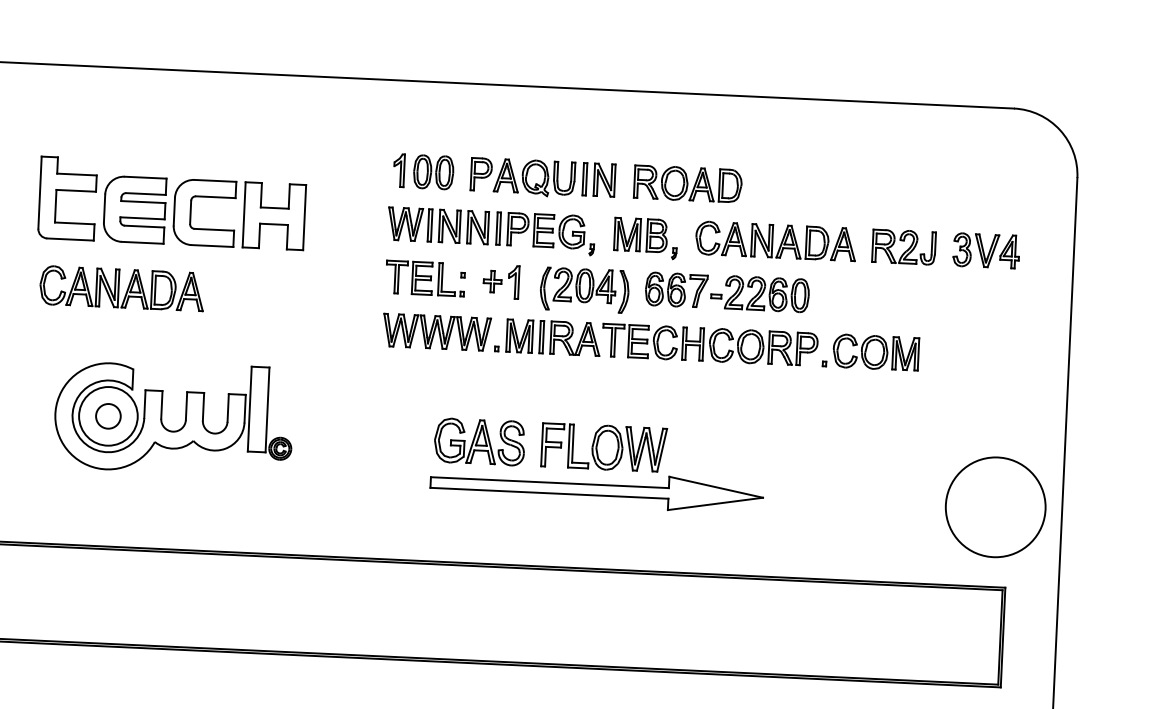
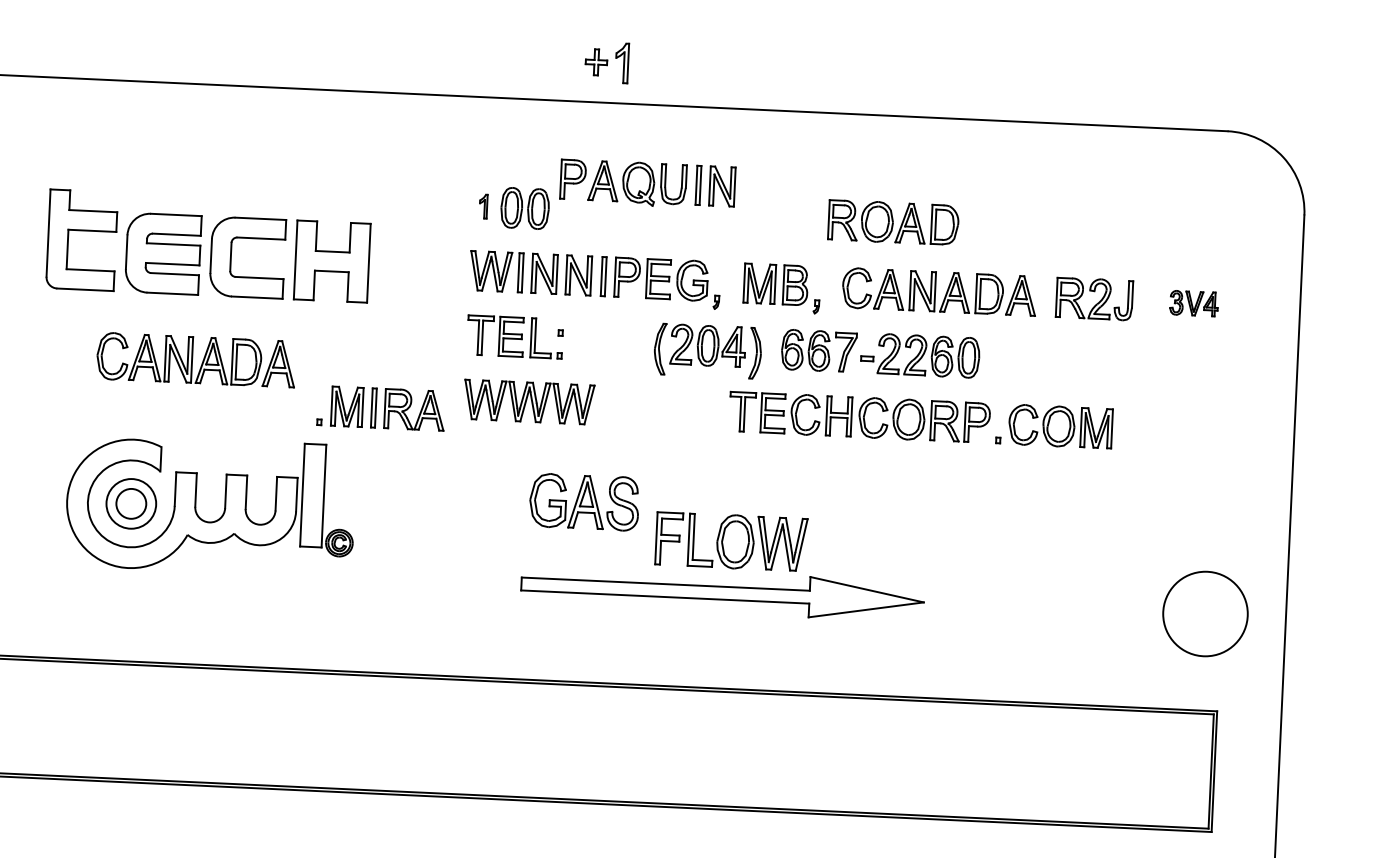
part: (399, 170) -> (483, 206), size x0.6
part: (542, 177) -> (647, 183), moved
part: (687, 183) -> (892, 221), moved
part: (985, 250) -> (1193, 303), size x0.6
part: (501, 282) -> (607, 63), moved
part: (121, 288) -> (195, 359), moved
part: (547, 337) -> (380, 408), moved
circle: (108, 416) -> (131, 504), size x0.7
part: (479, 441) -> (584, 501), moved
circle: (995, 507) -> (1205, 614), size x0.7

